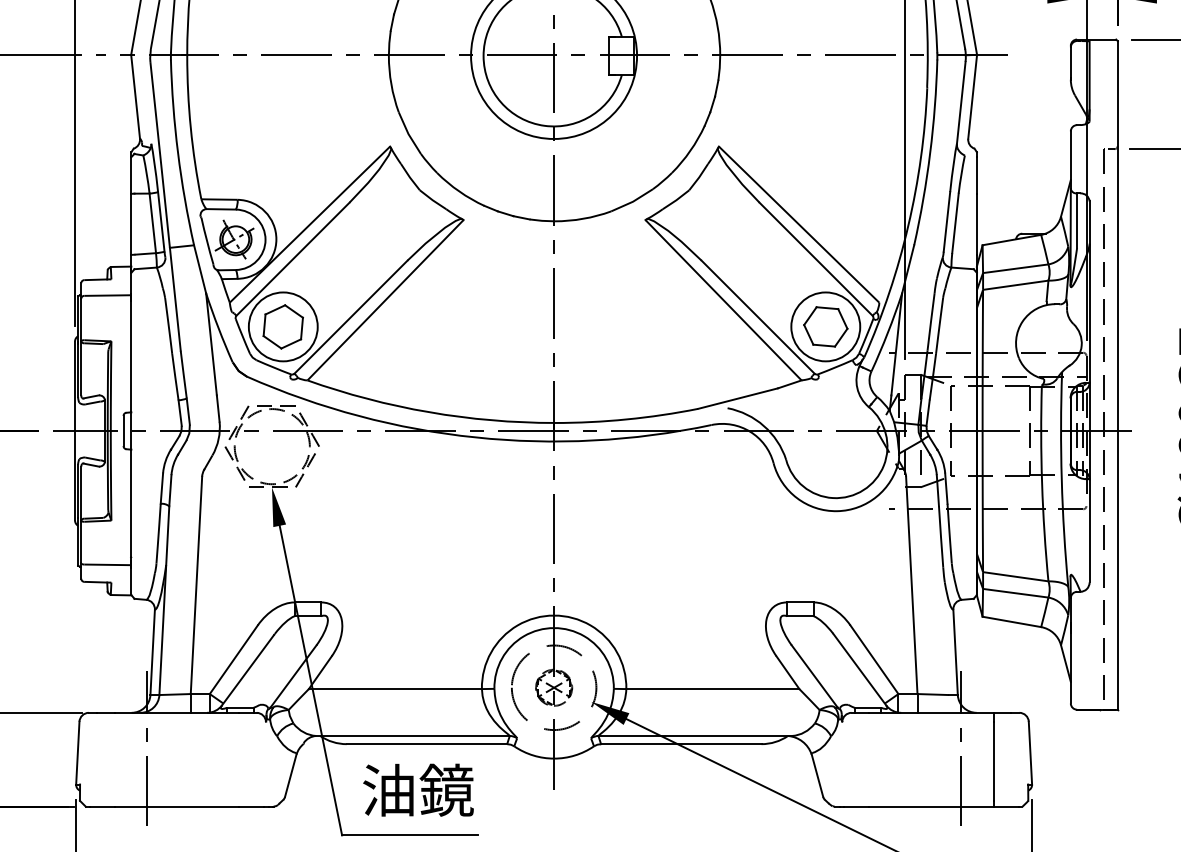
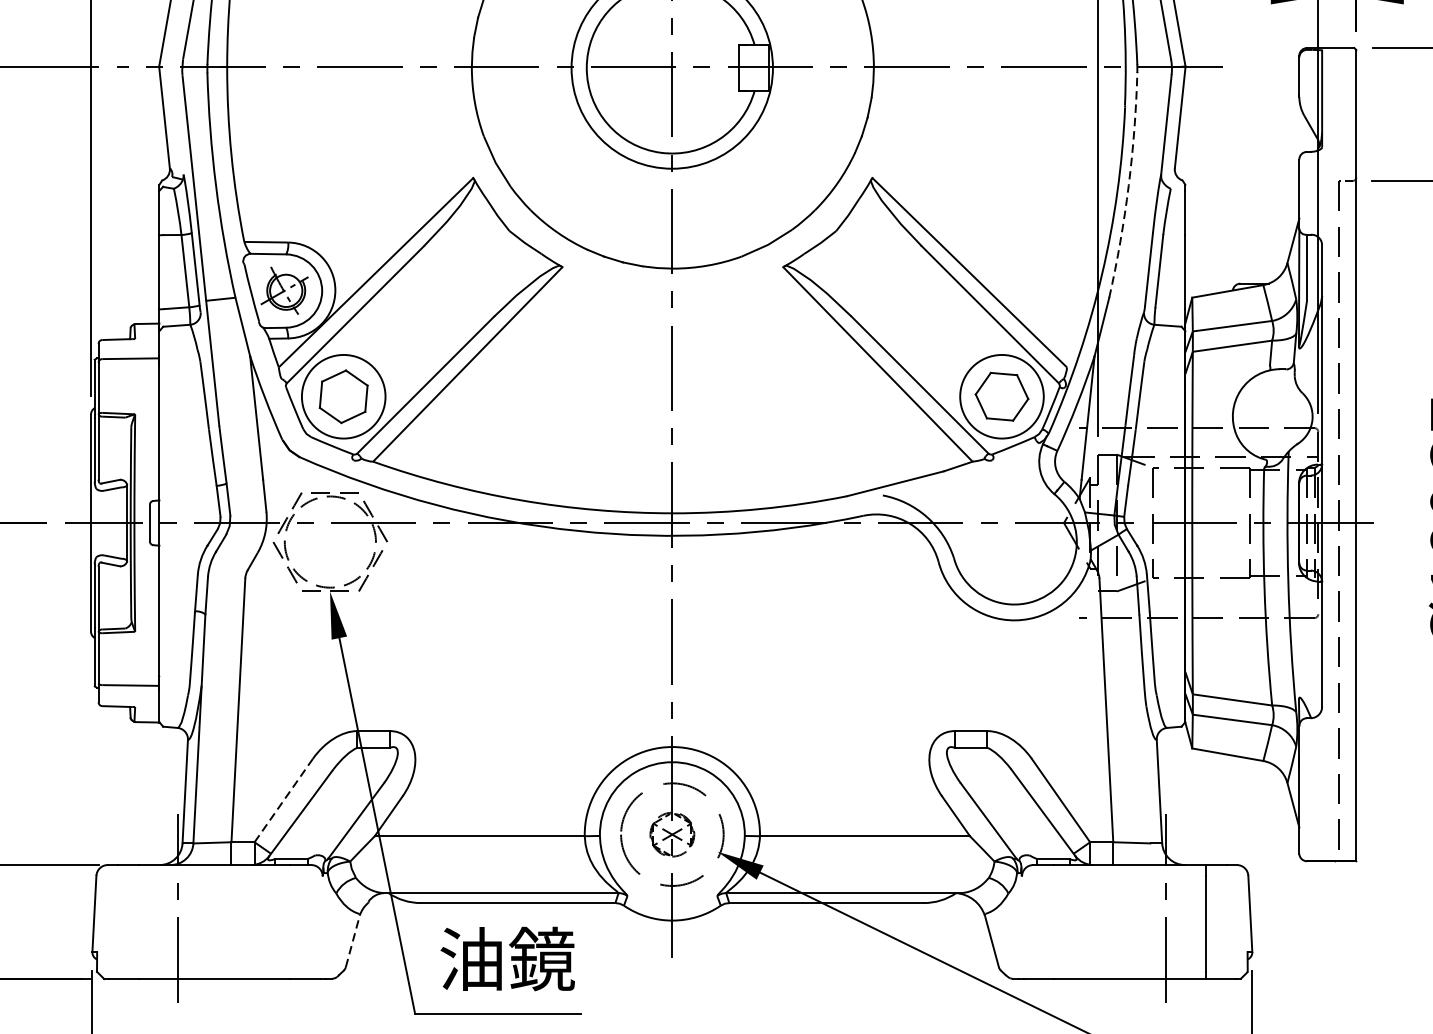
arc: (930, 152) -> (1129, 185), solid -> dashed
line: (233, 659) -> (283, 800), solid -> dashed
line: (290, 775) -> (352, 941), solid -> dashed

